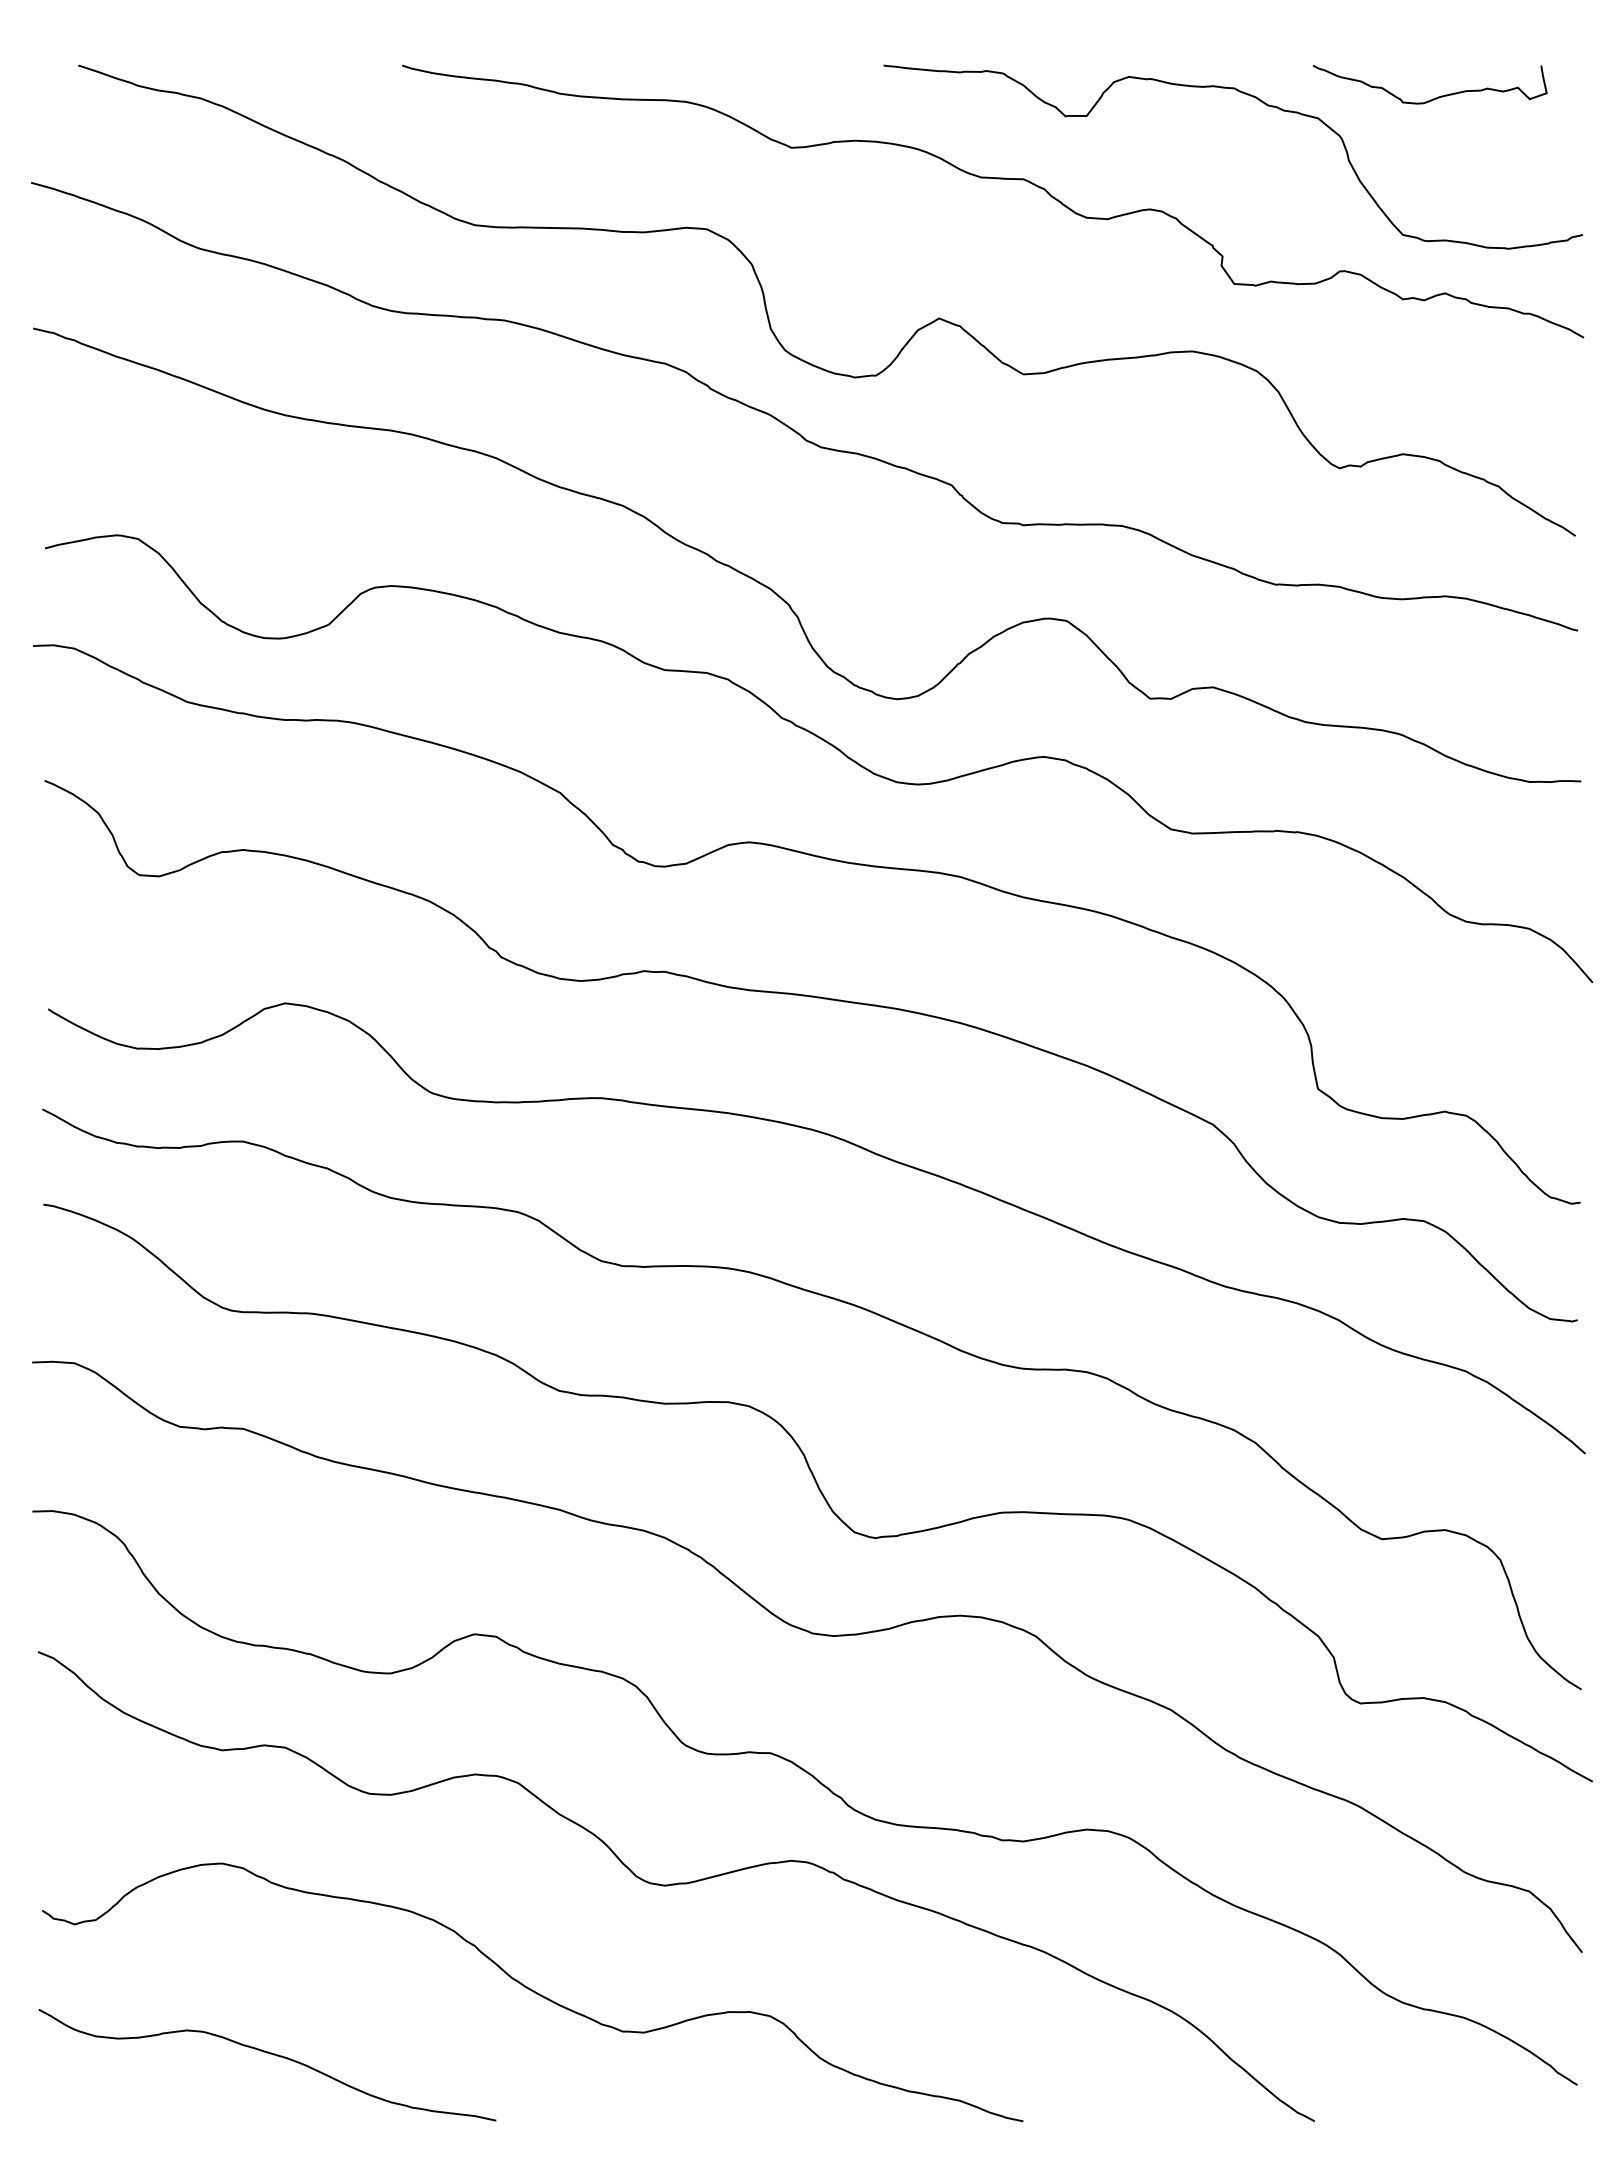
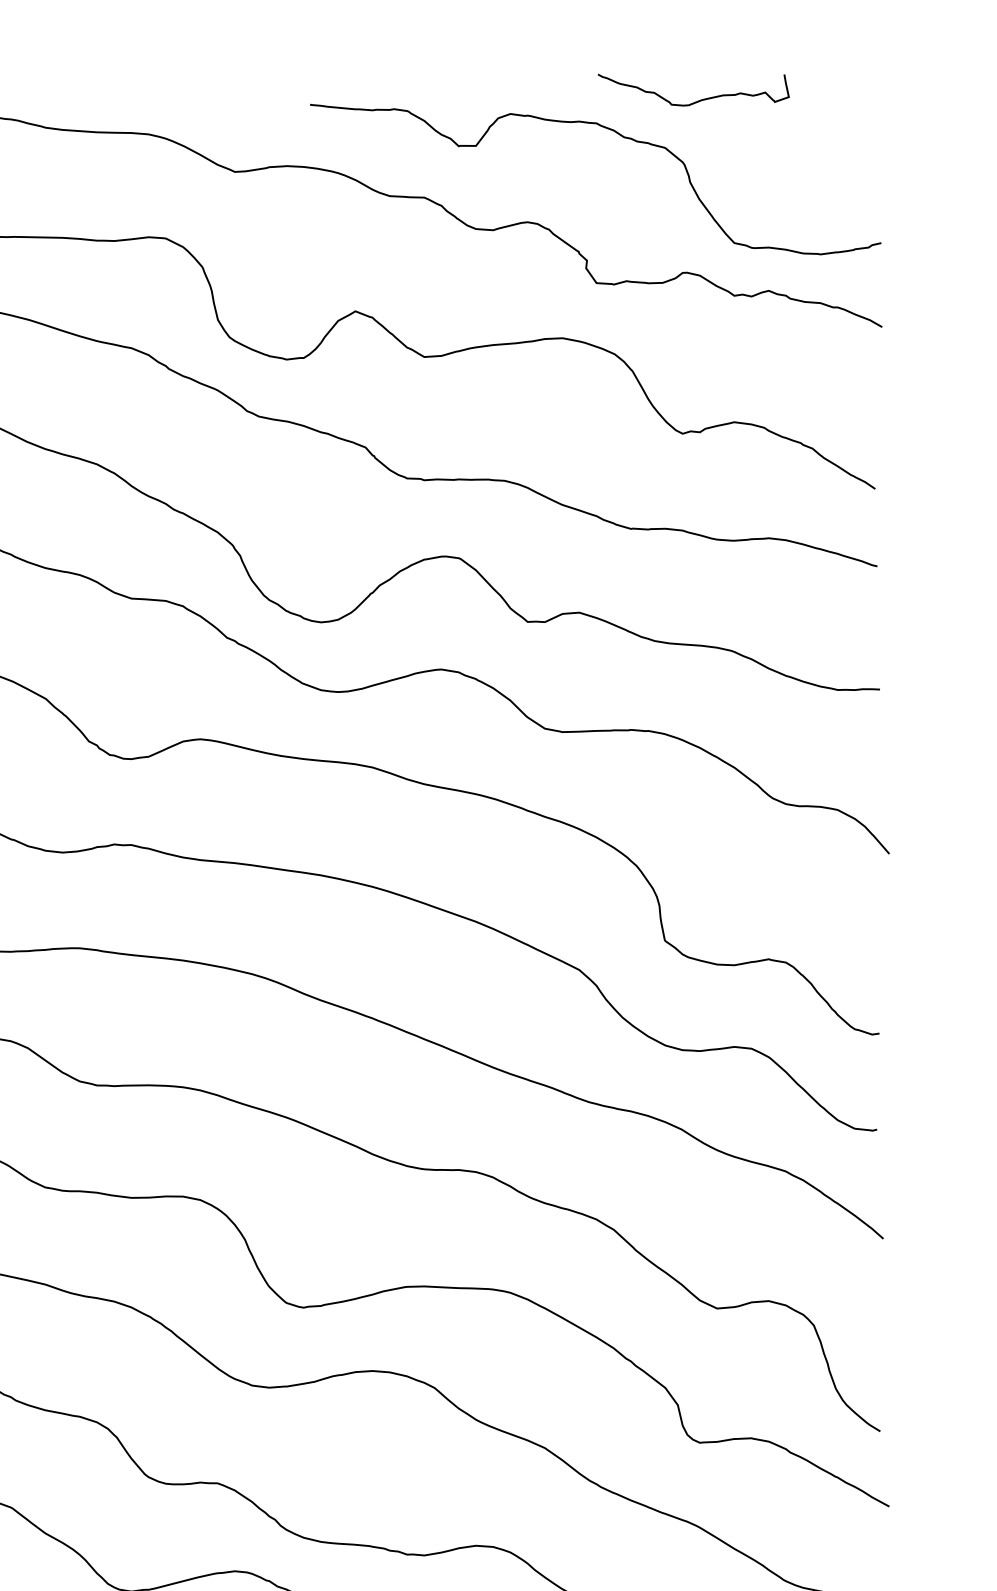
curve: (1435, 97) -> (698, 100), moved

